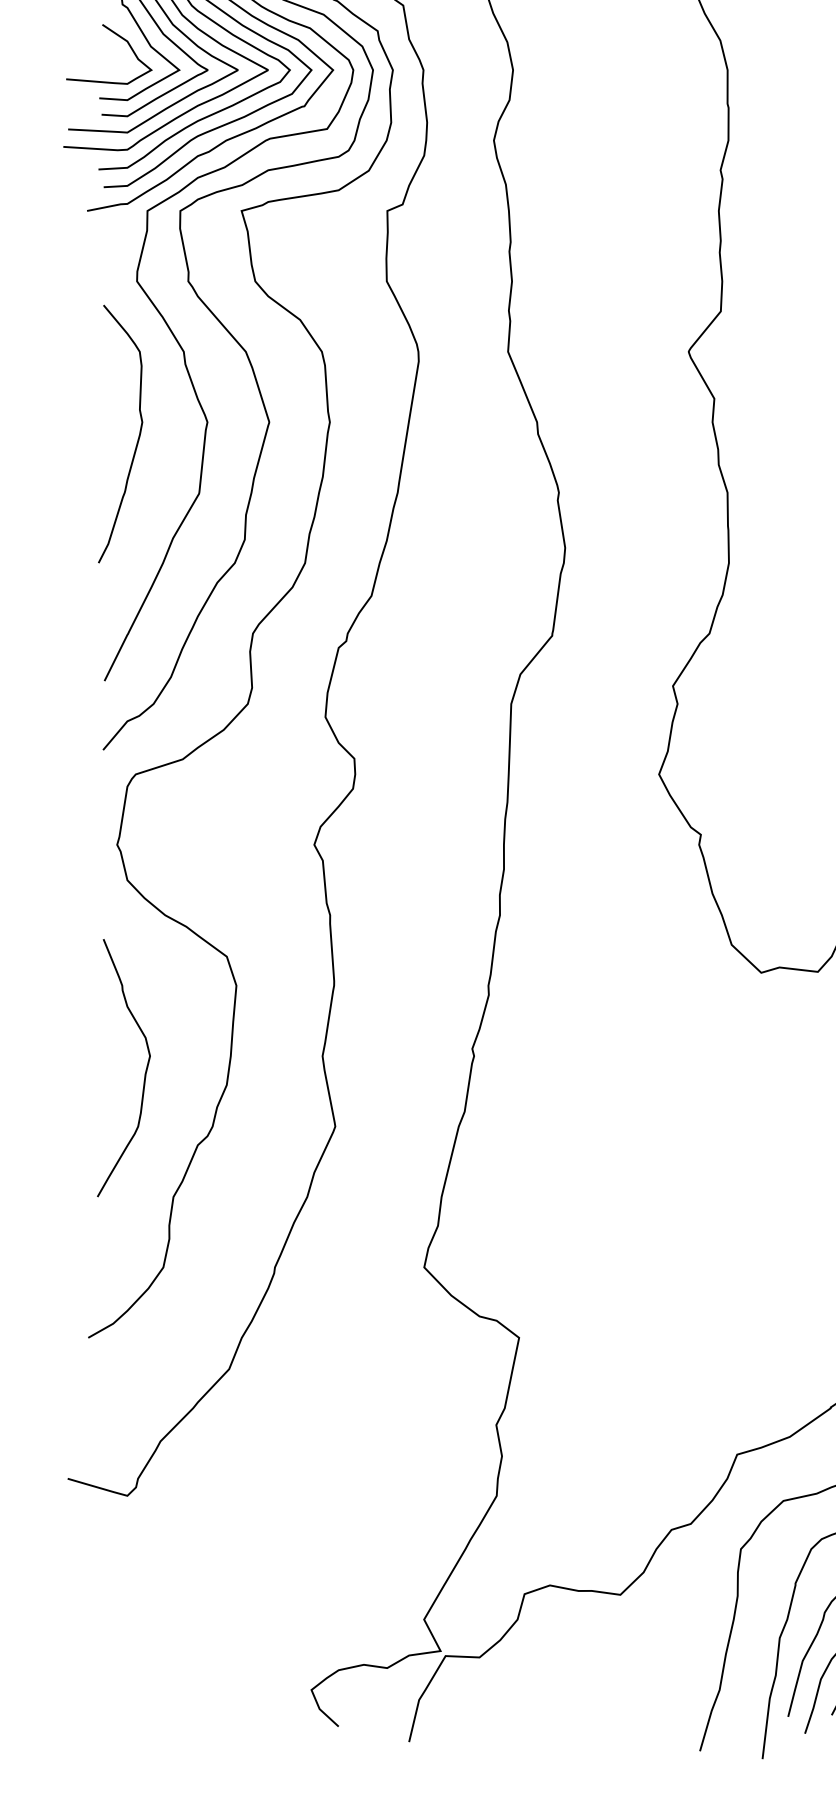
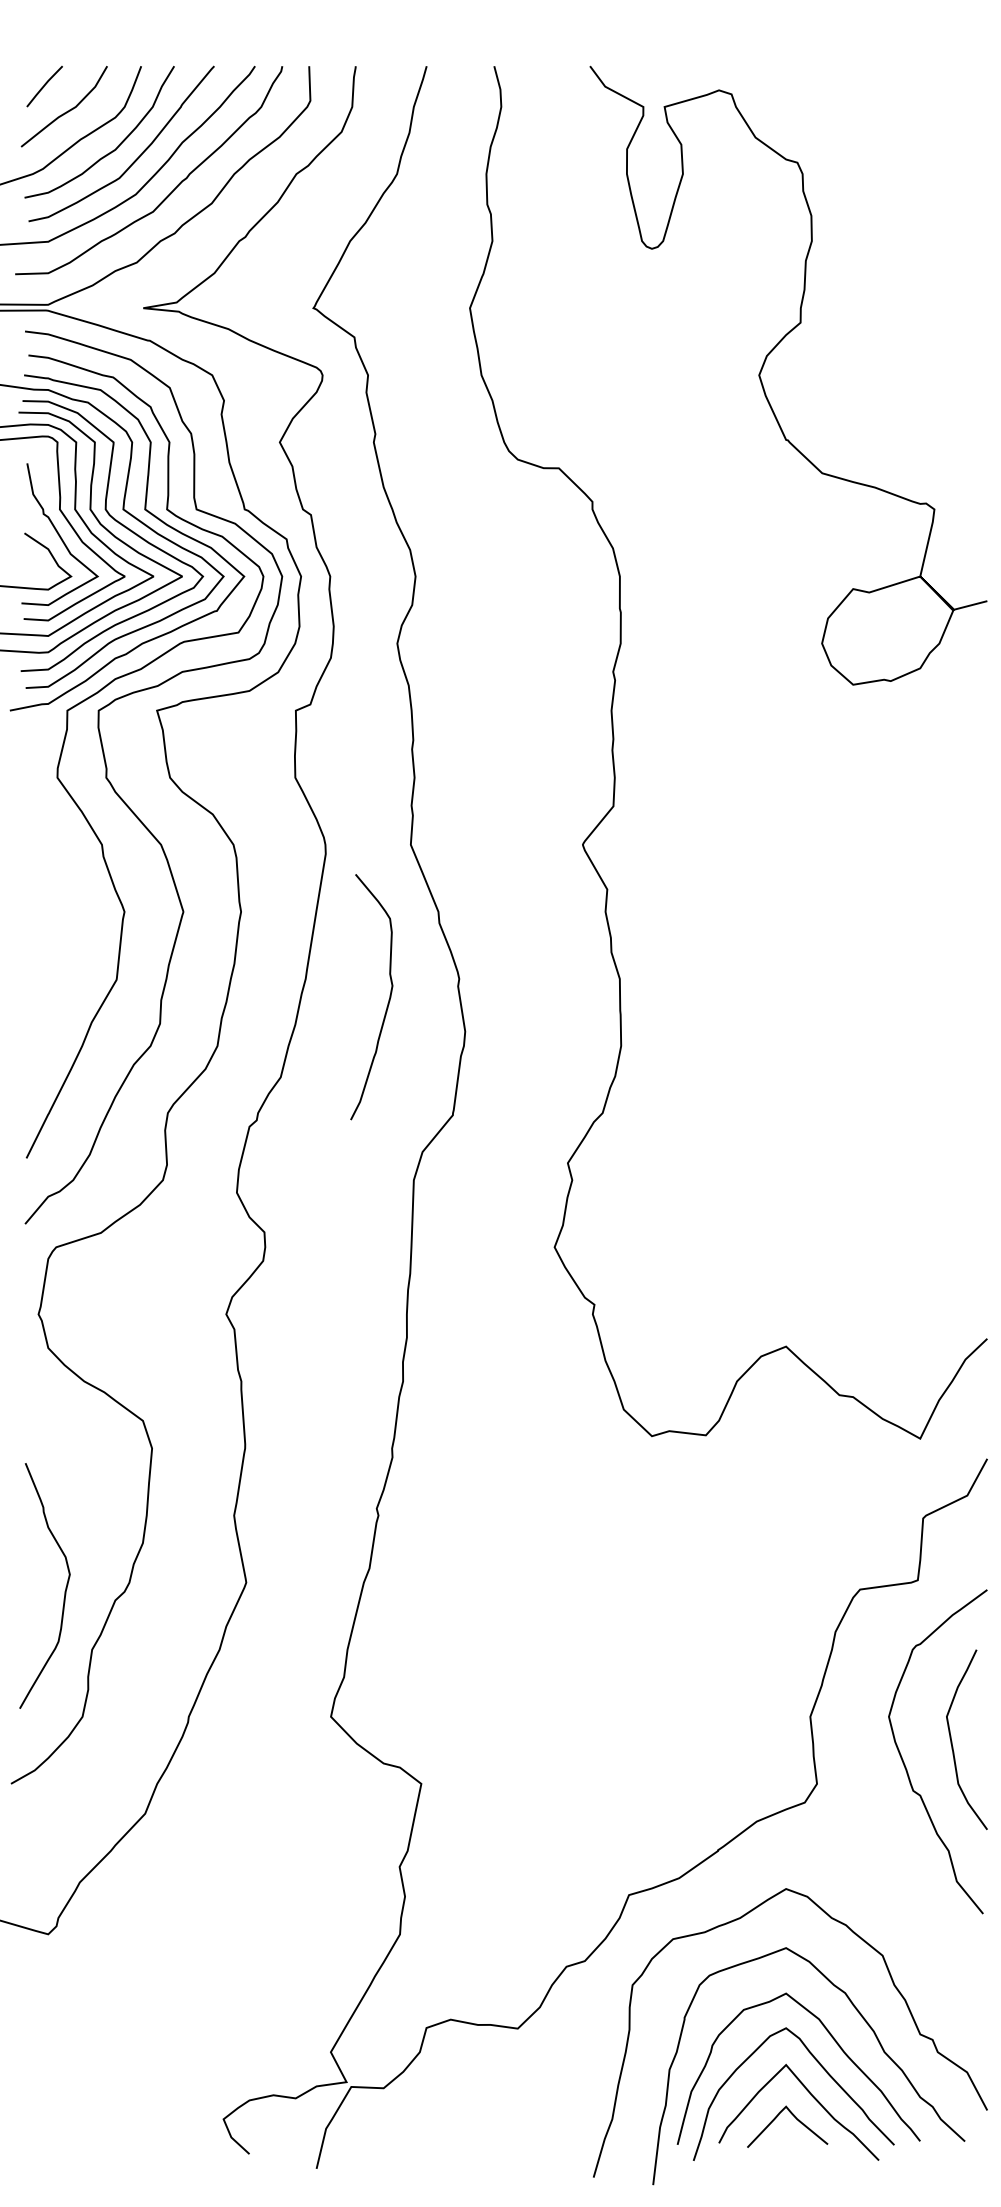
curve: (137, 440) -> (387, 1003), moved
curve: (144, 1073) -> (64, 1591), moved

